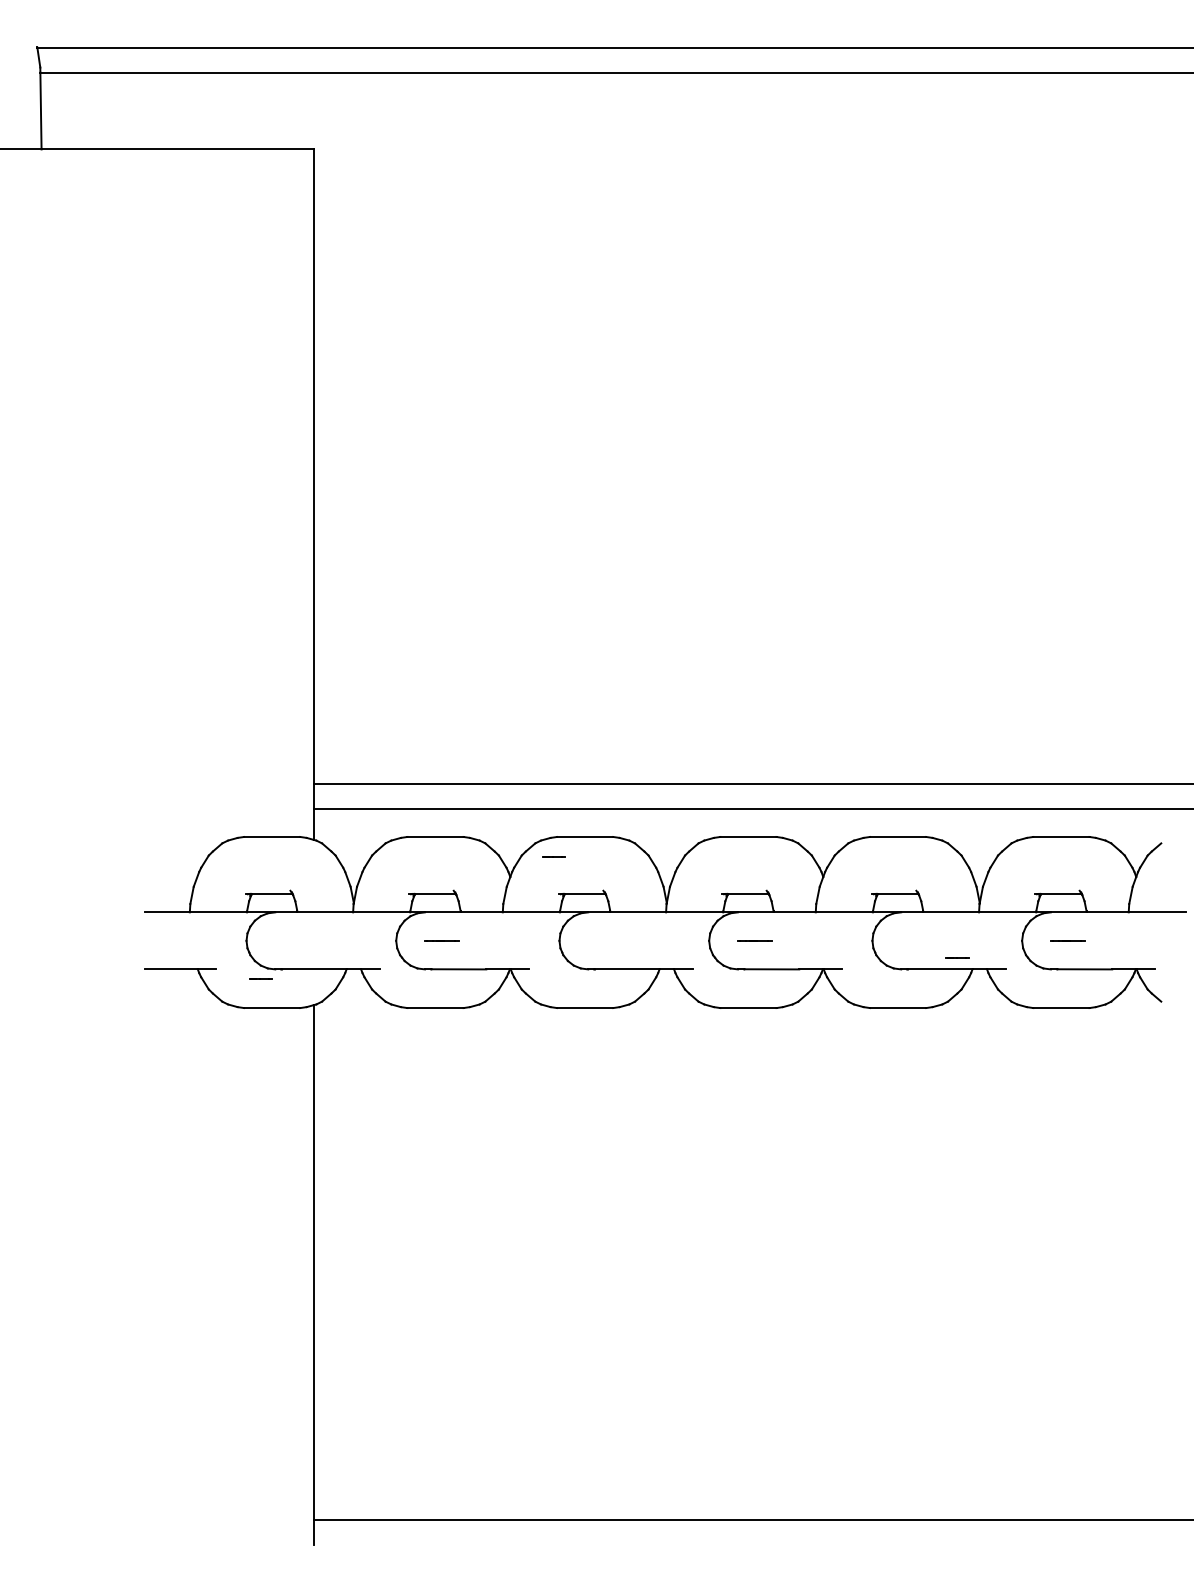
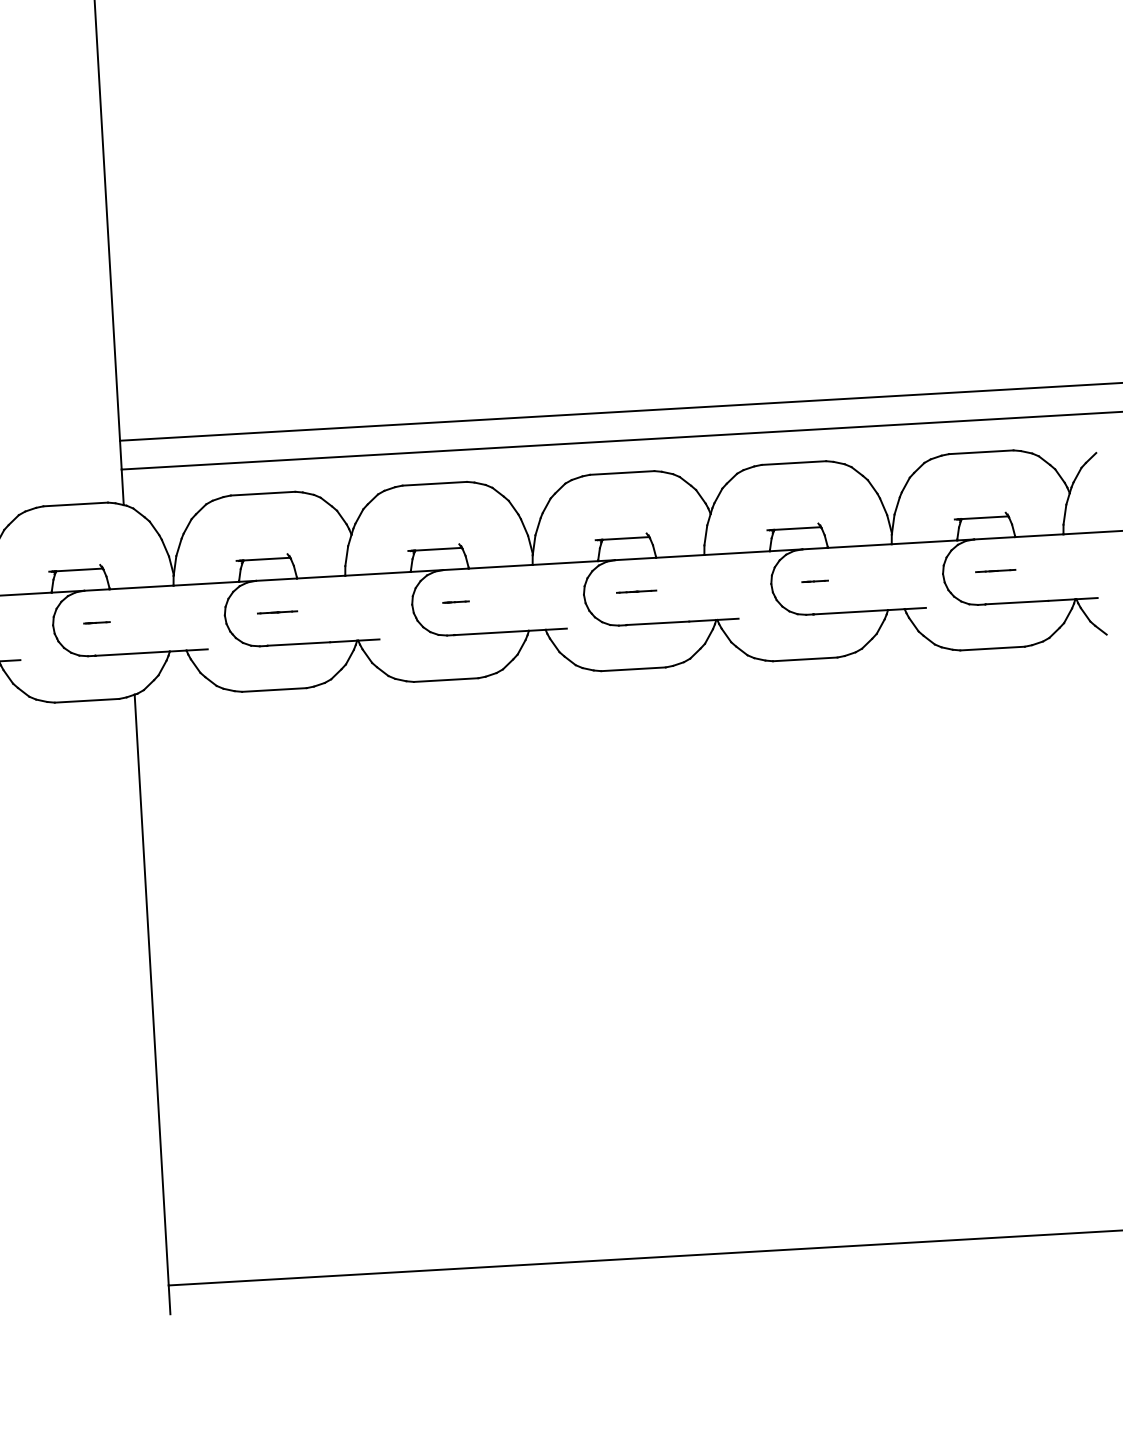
line: (553, 856) -> (455, 601), moved
line: (957, 957) -> (814, 581), moved
line: (260, 978) -> (96, 622), moved

